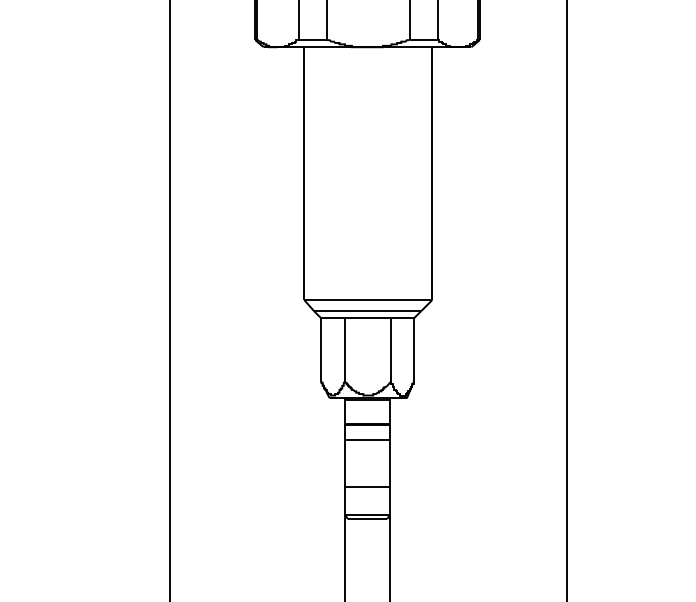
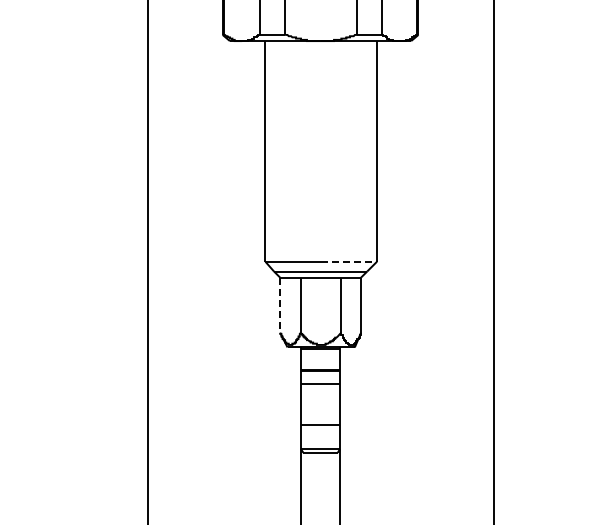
line: (400, 299) -> (349, 261), solid -> dashed
line: (321, 350) -> (280, 305), solid -> dashed

